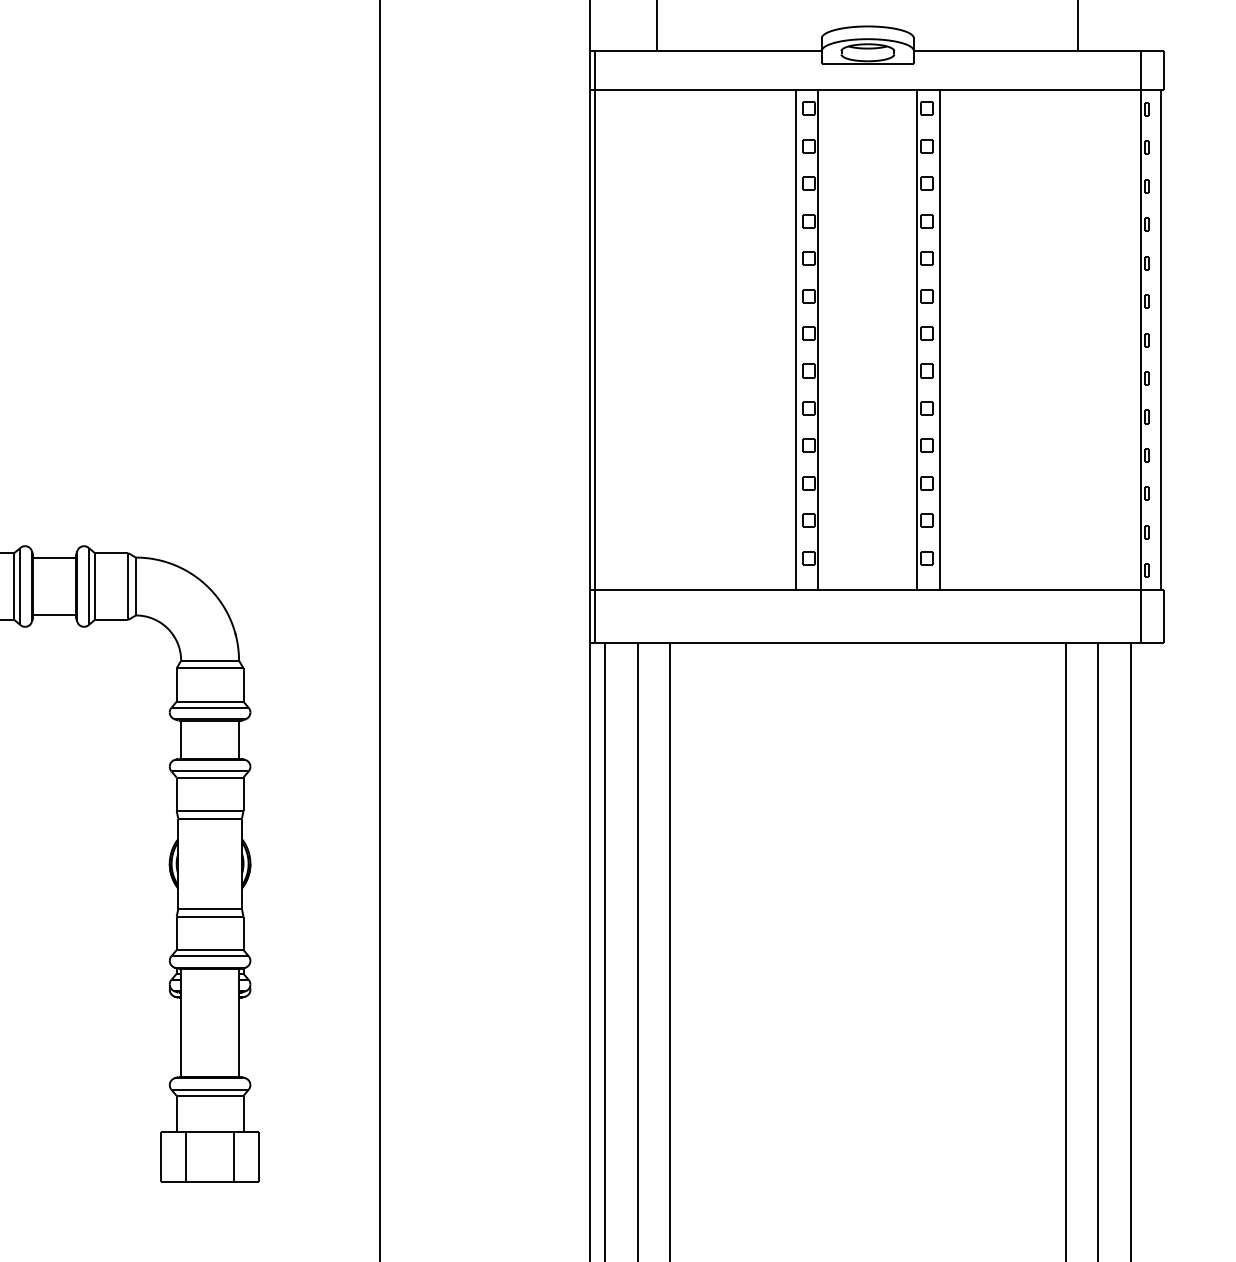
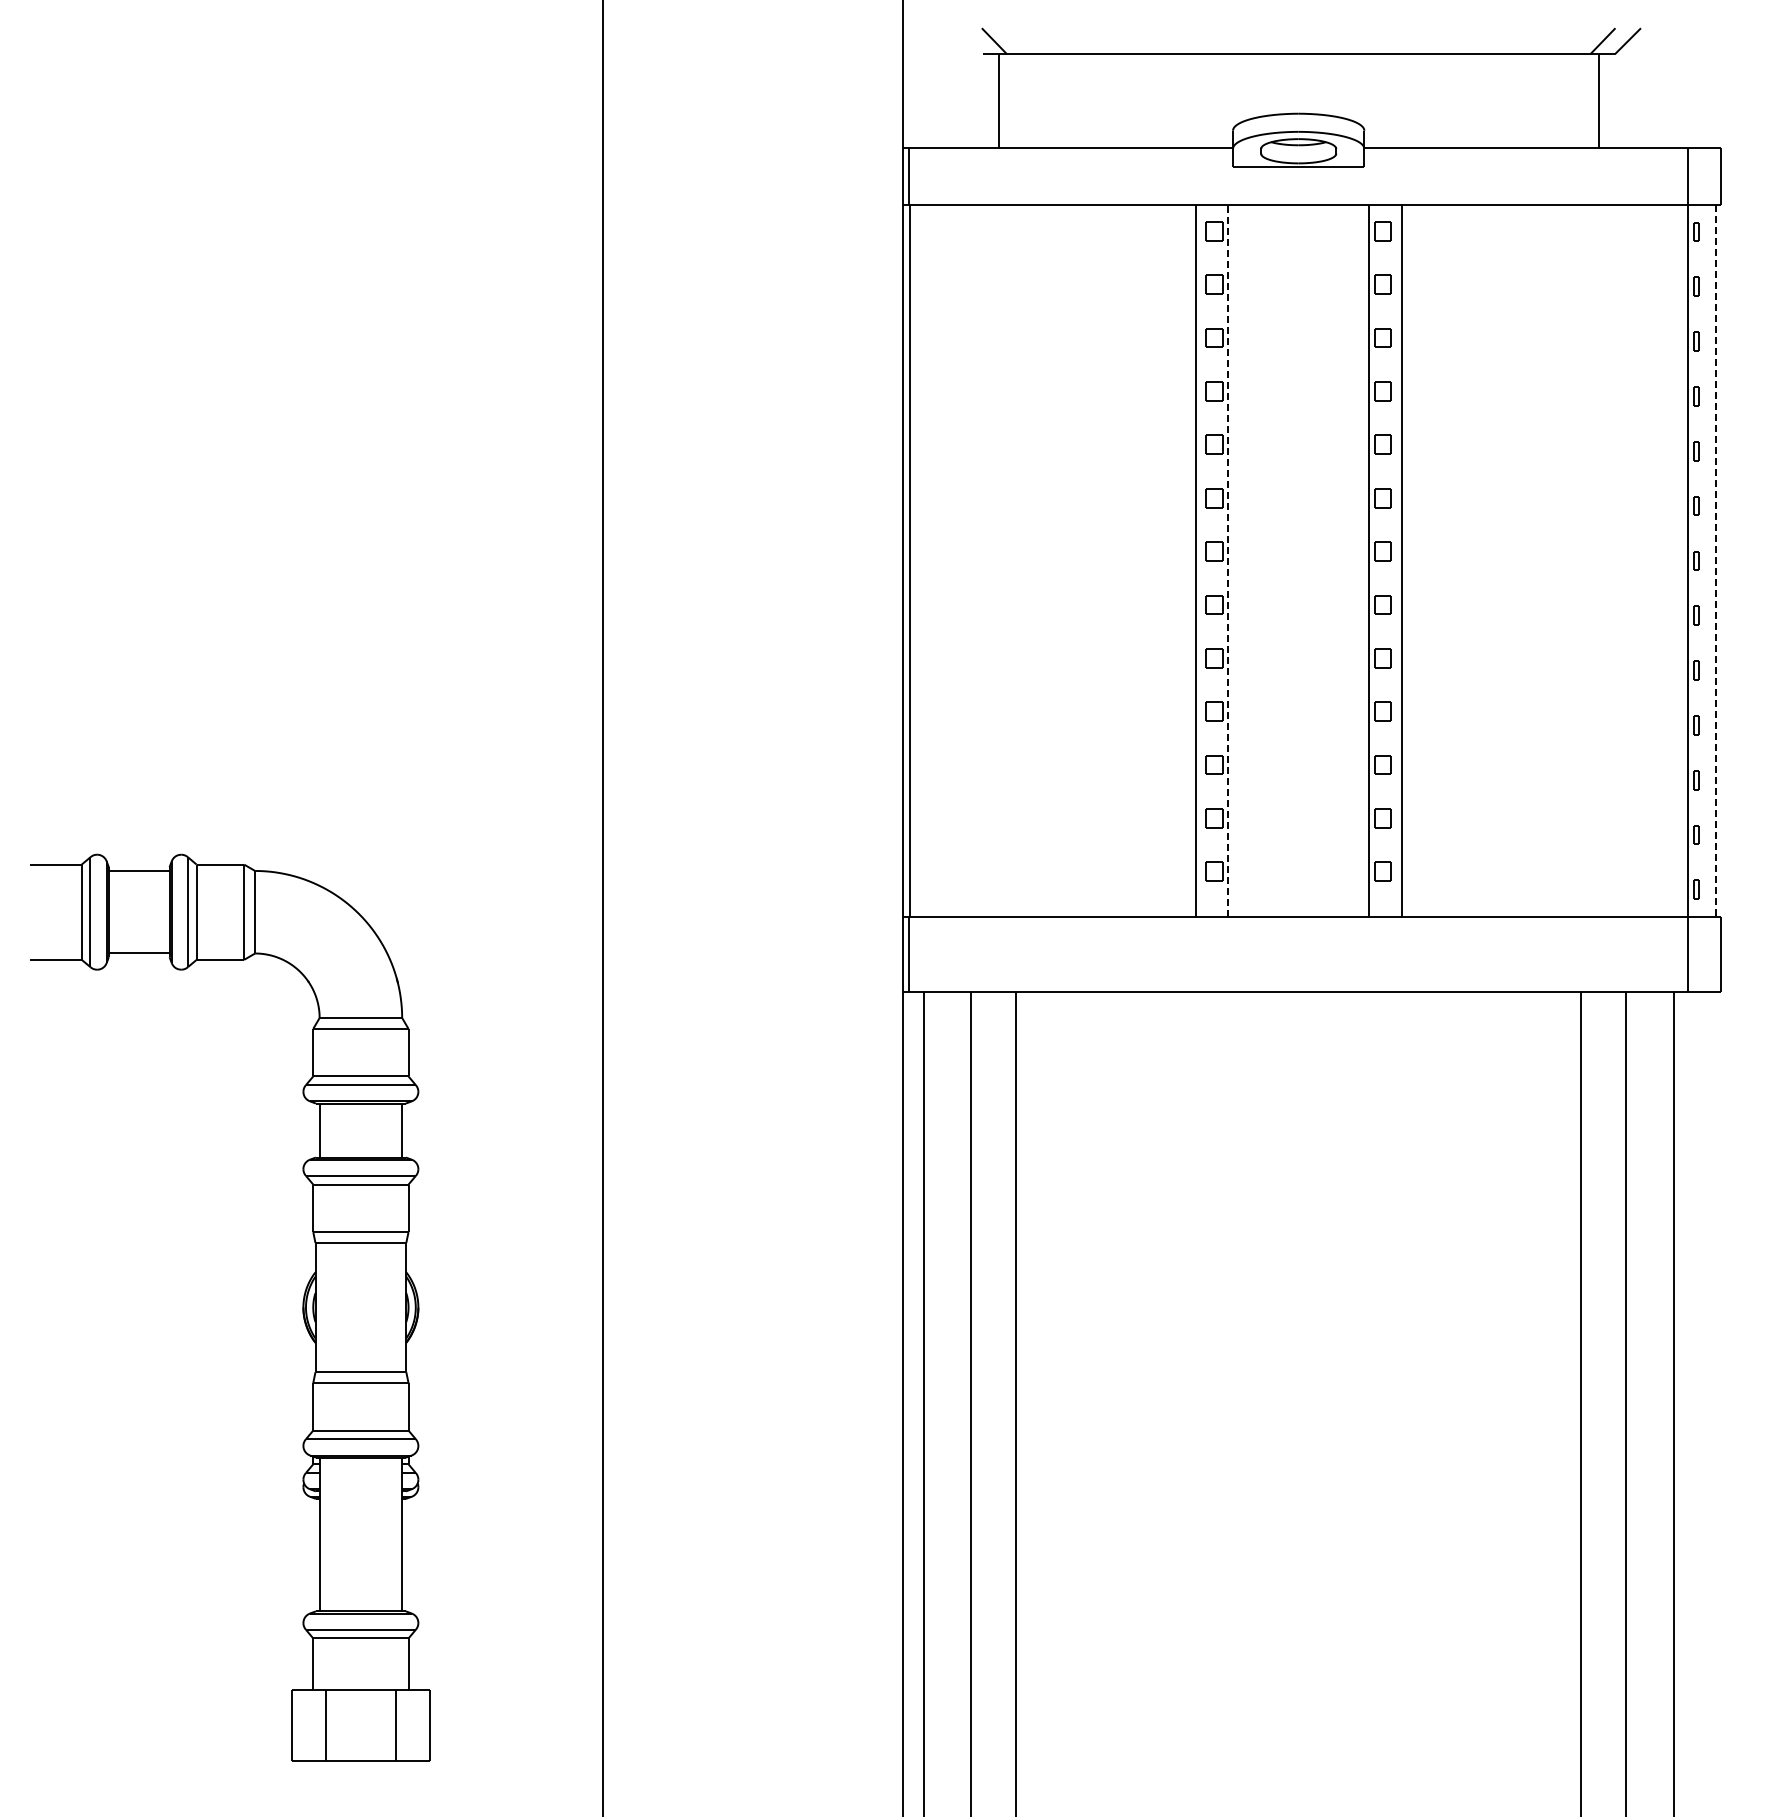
line: (818, 339) -> (1228, 560), solid -> dashed
line: (1160, 340) -> (1716, 561), solid -> dashed

